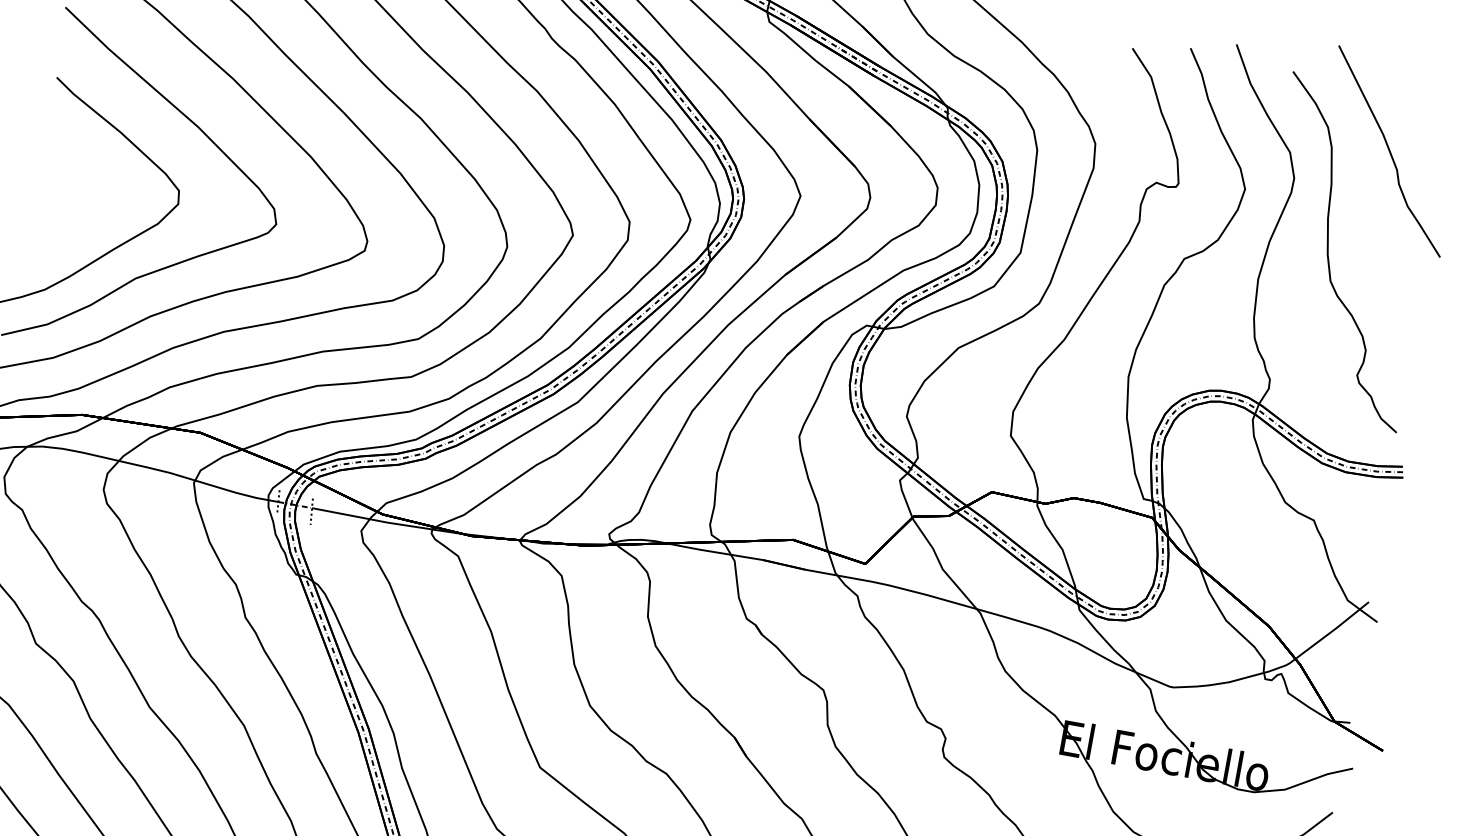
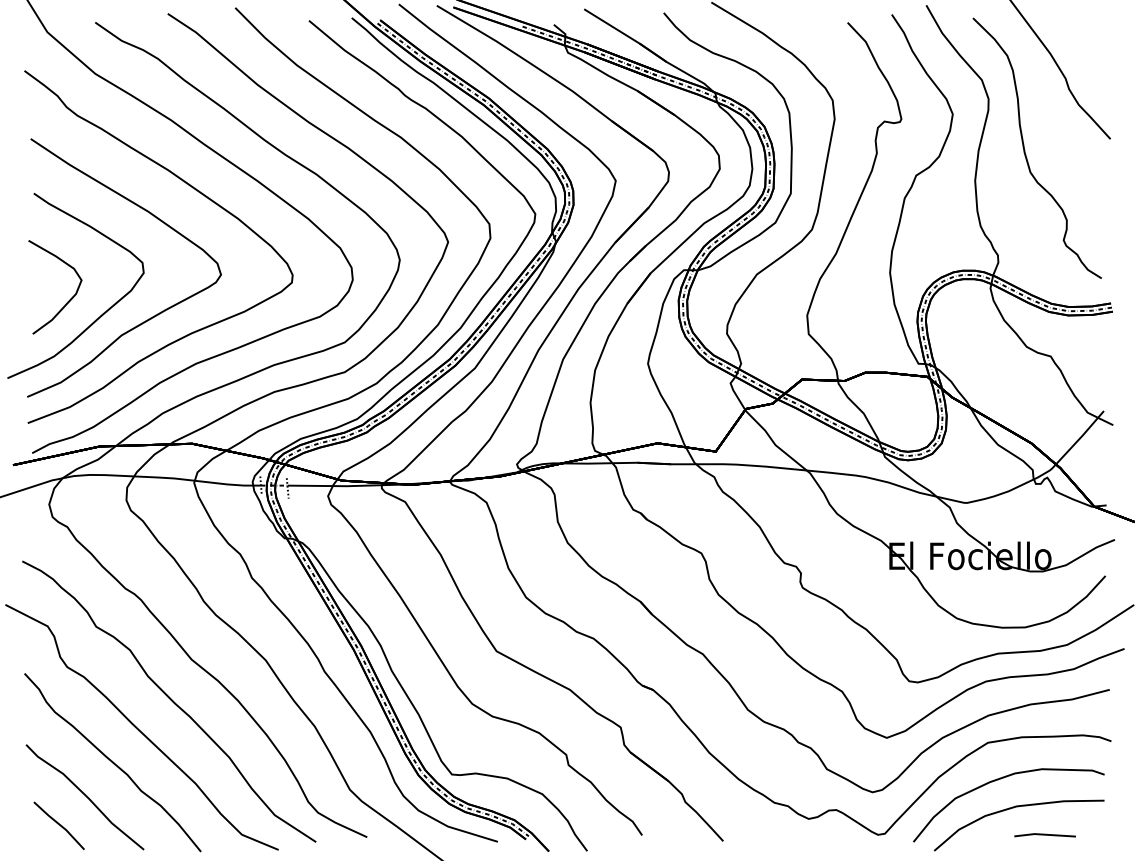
curve: (76, 221) -> (68, 300), added

